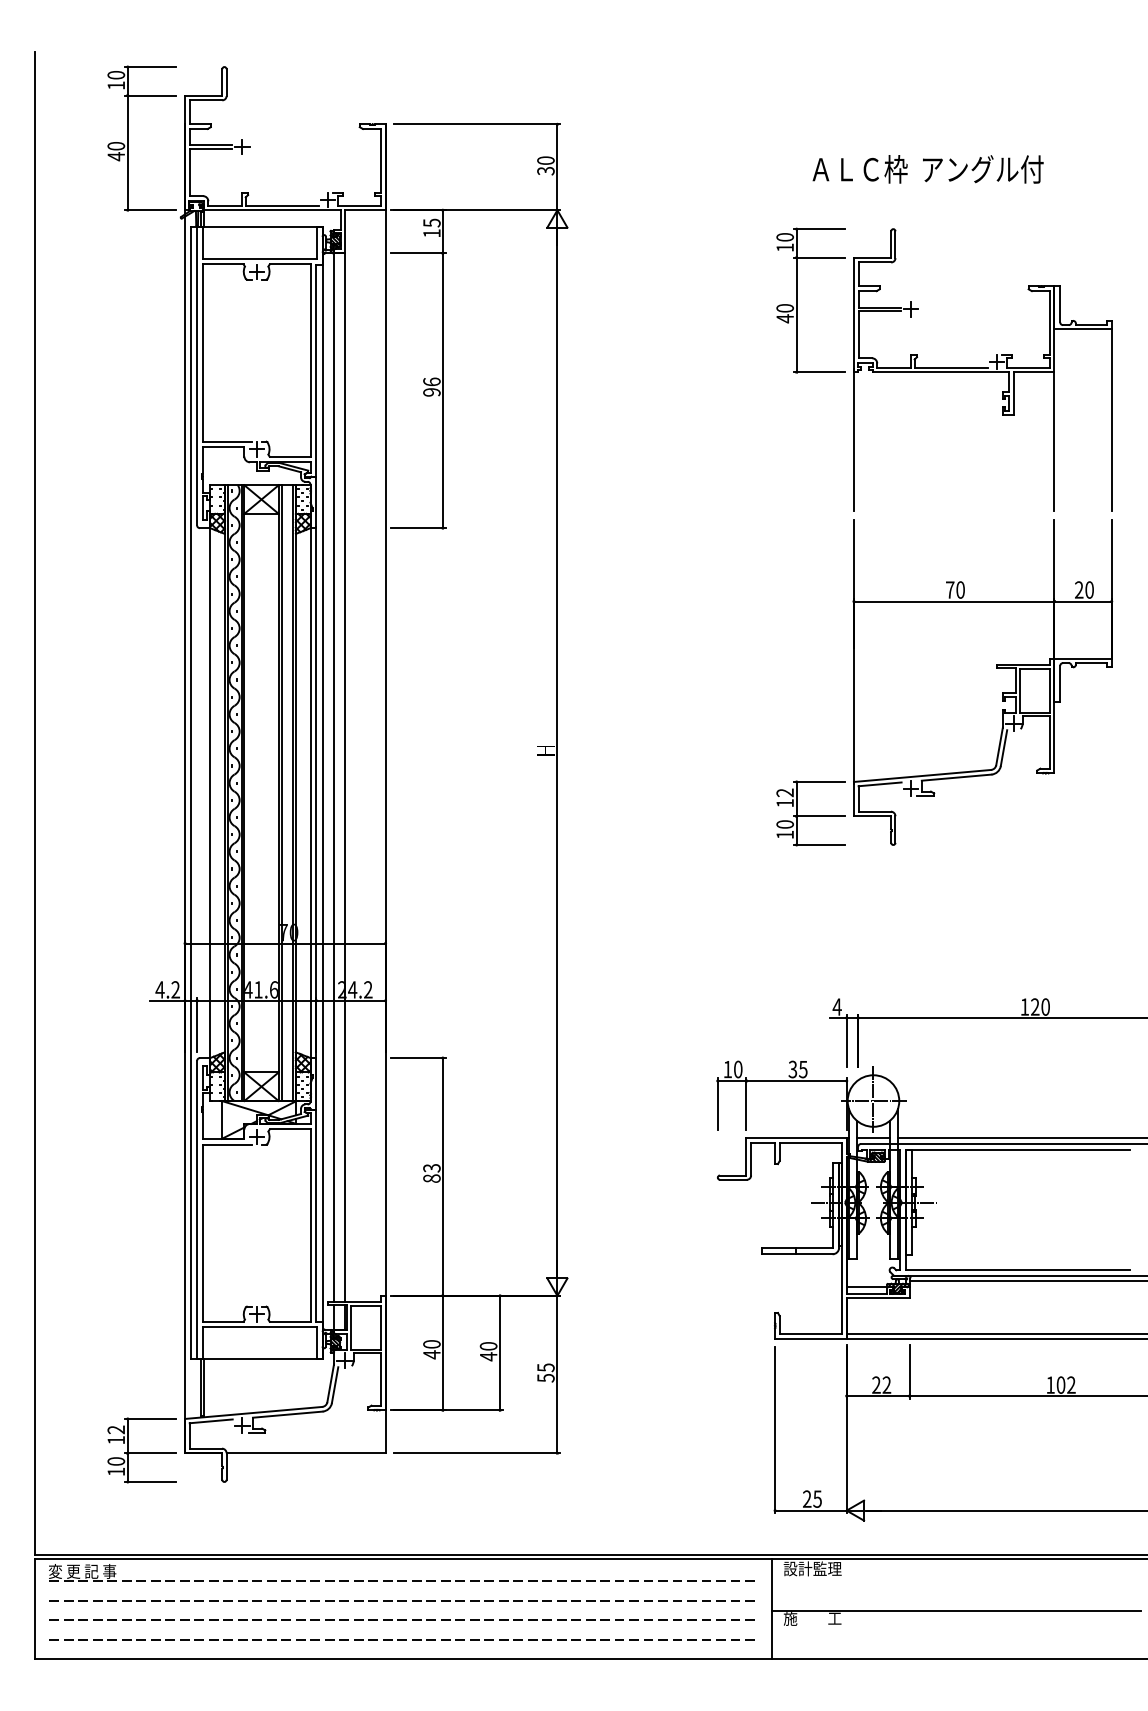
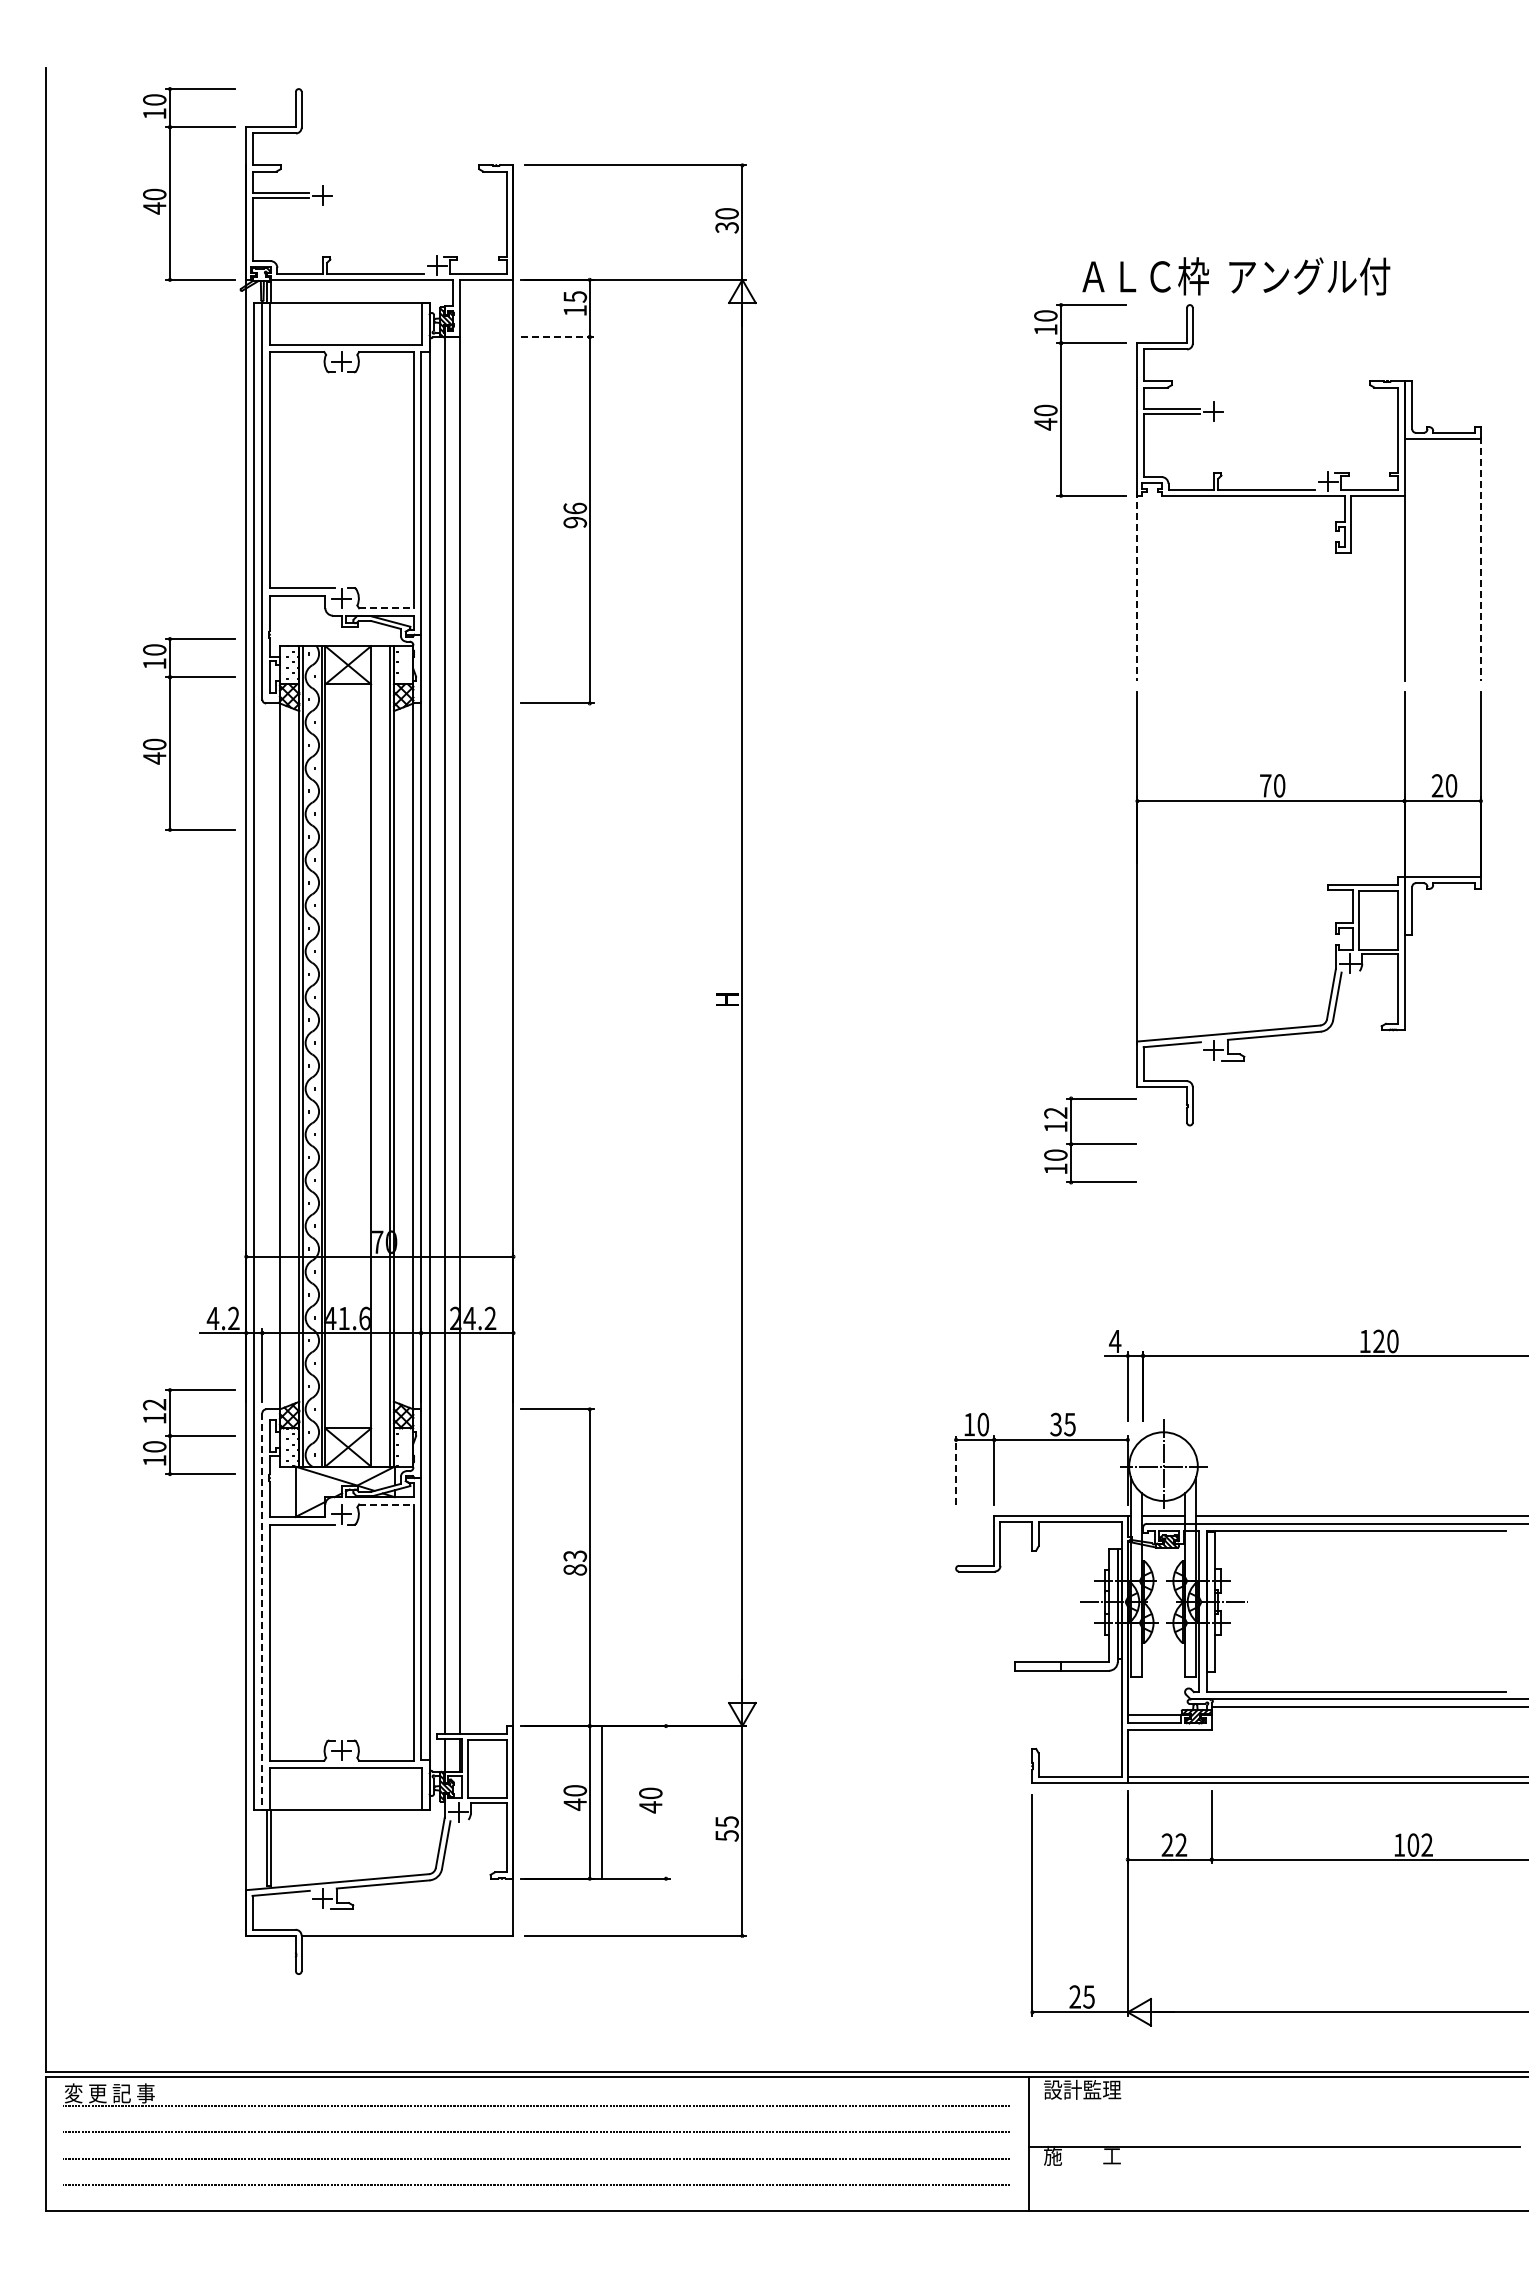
text: (928, 169) -> (1236, 276), moved
line: (418, 253) -> (557, 337), solid -> dashed
line: (1111, 420) -> (1480, 559), solid -> dashed
line: (853, 440) -> (1137, 586), solid -> dashed
line: (290, 456) -> (386, 608), solid -> dashed
part: (128, 551) -> (170, 734), added
line: (281, 793) -> (374, 1056), removed
part: (811, 813) -> (1090, 1140), moved
line: (718, 1103) -> (956, 1469), solid -> dashed
line: (290, 1129) -> (386, 1504), solid -> dashed
line: (197, 1210) -> (262, 1612), solid -> dashed
line: (500, 1353) -> (602, 1802), moved
part: (142, 1449) -> (189, 1431), moved

